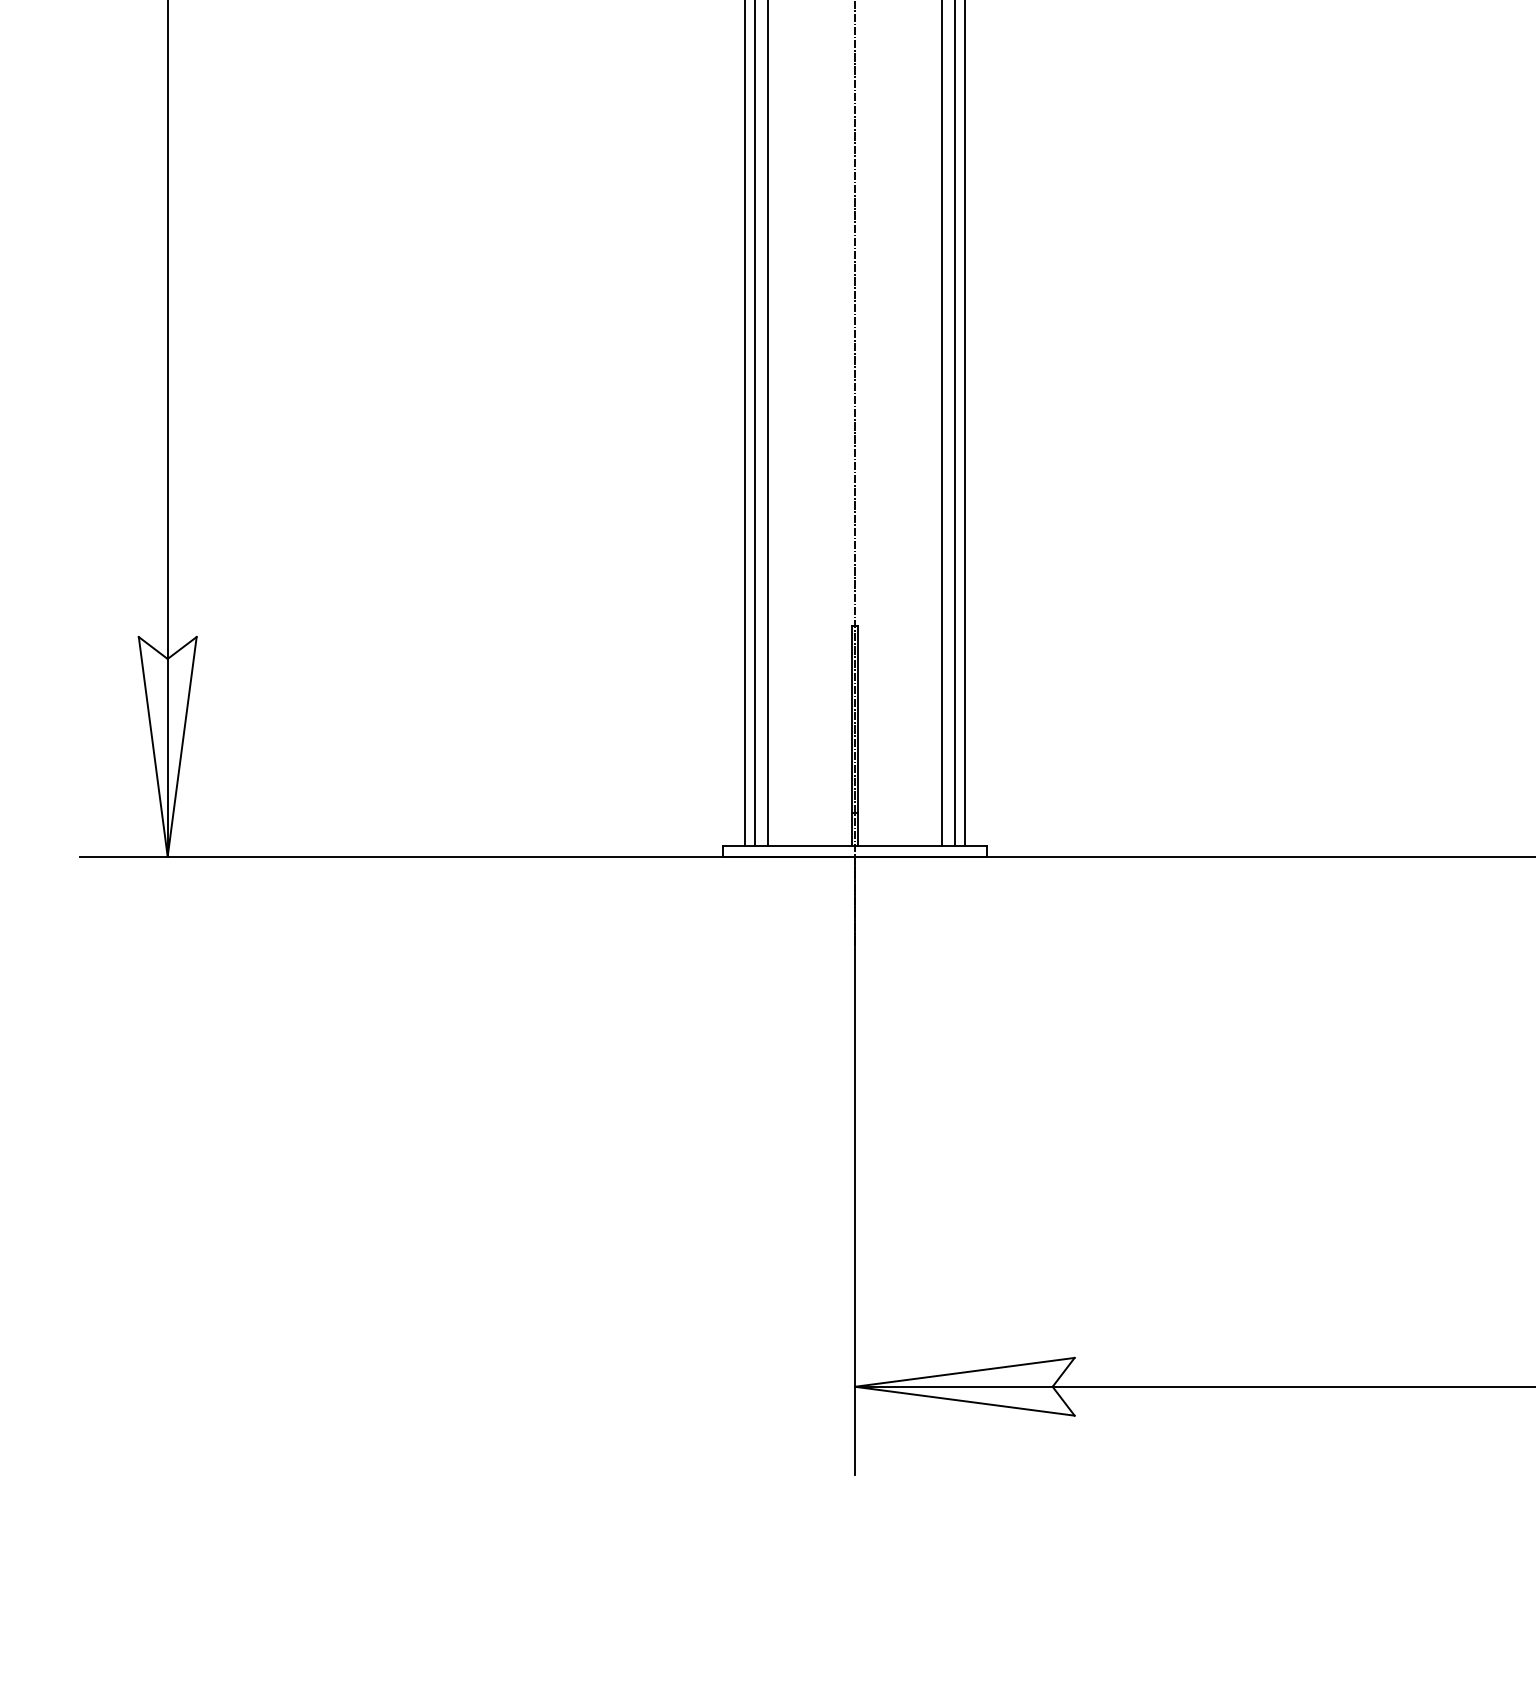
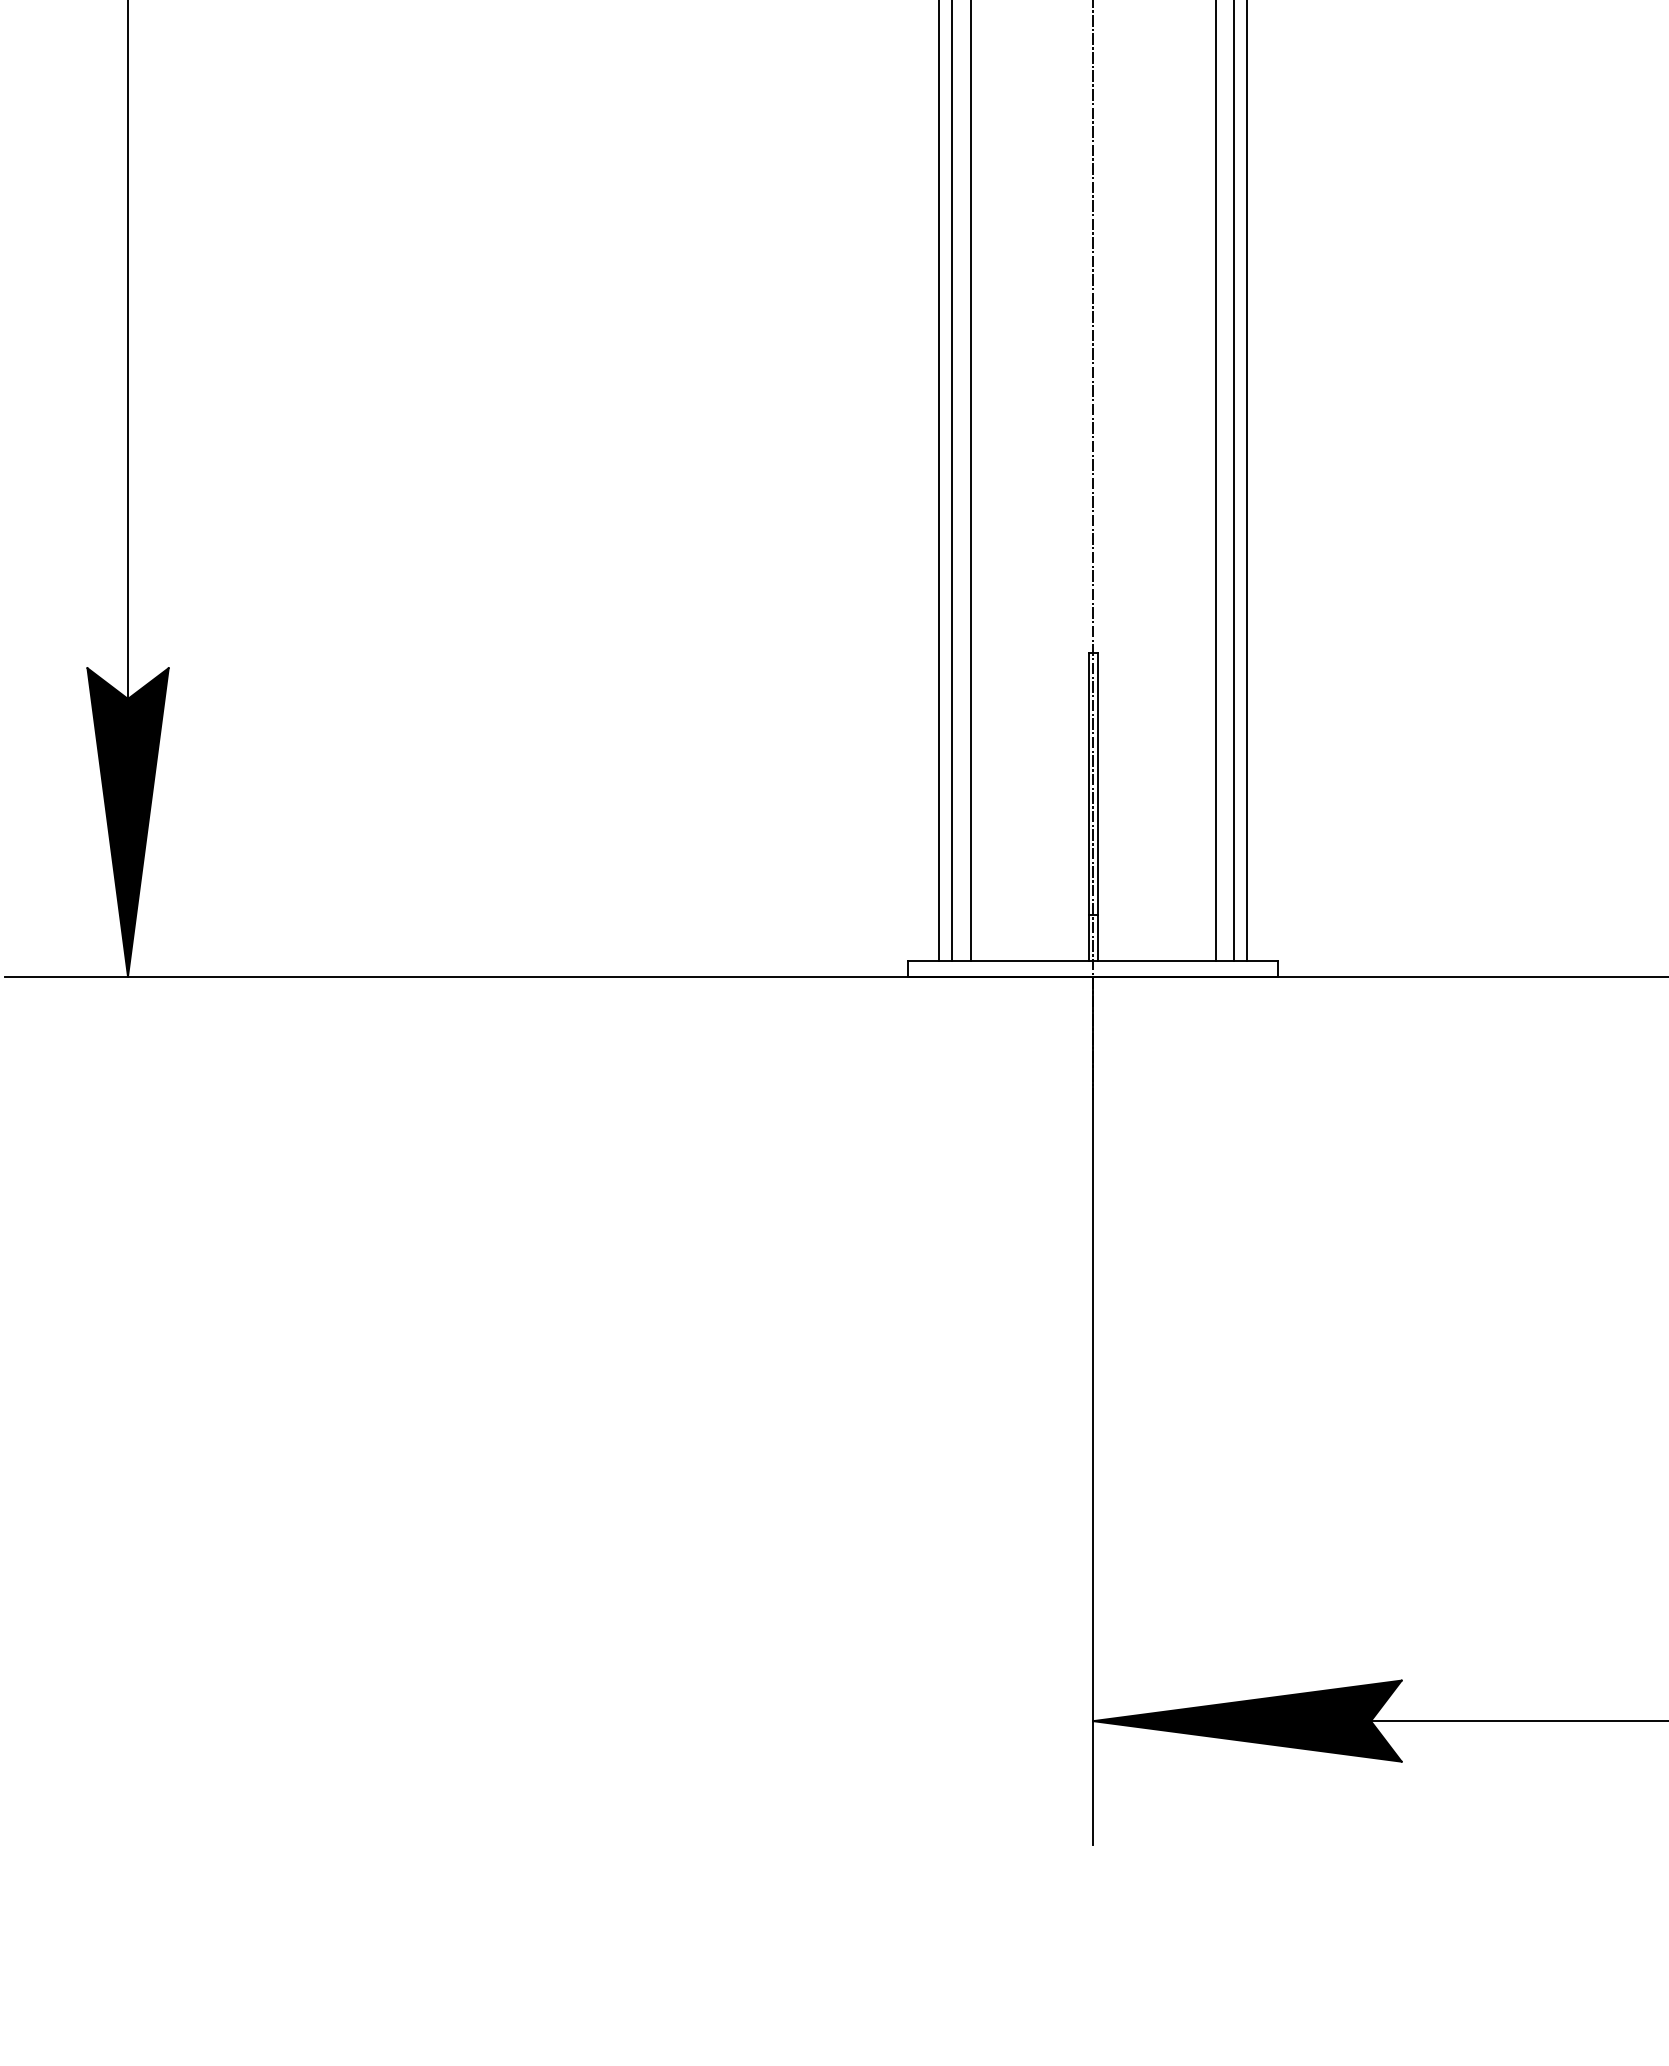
fill: (167, 746) -> (127, 821), added
fill: (964, 1386) -> (1247, 1720), added

